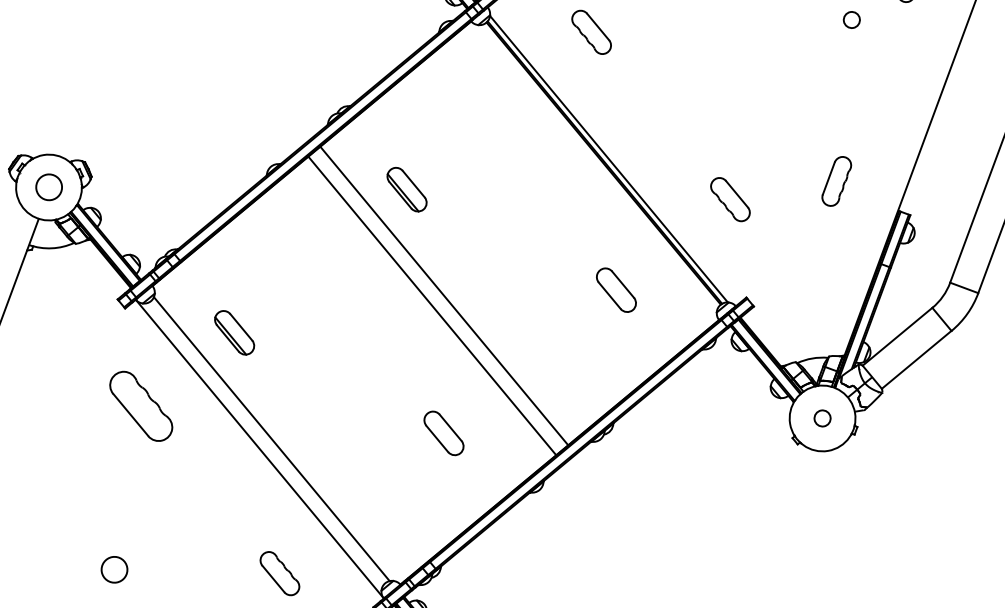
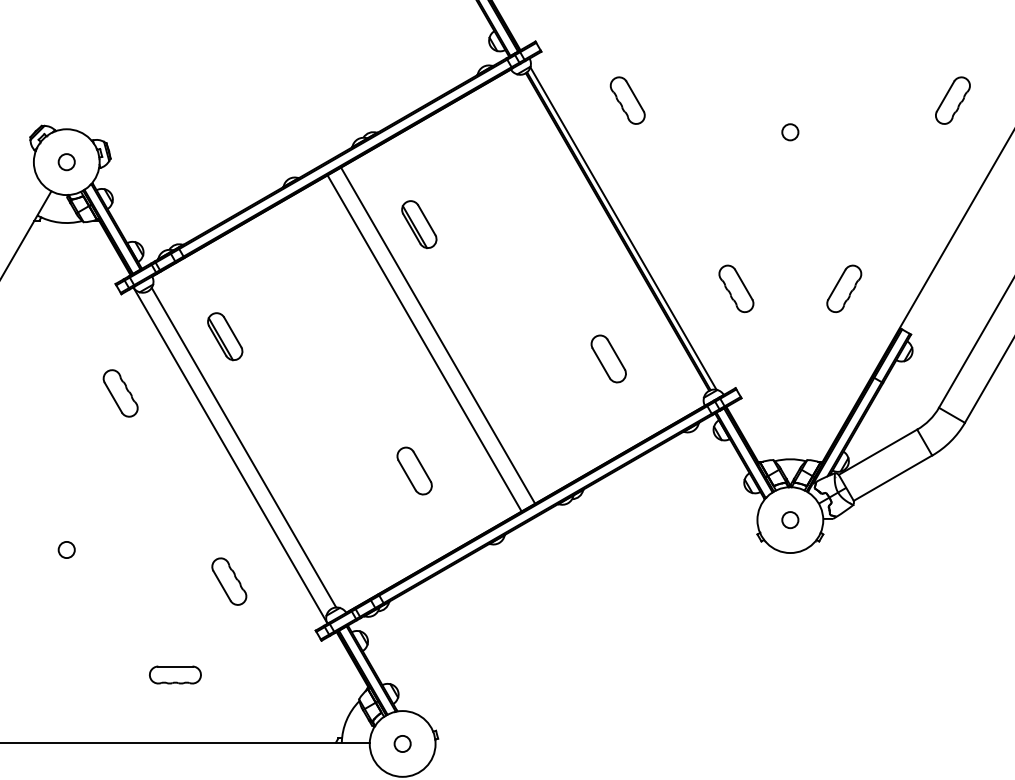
circle: (852, 20) -> (790, 132), moved
circle: (48, 187) -> (66, 162), size x0.62
part: (140, 406) -> (120, 393), size x0.62
circle: (114, 569) -> (66, 549), size x0.62

